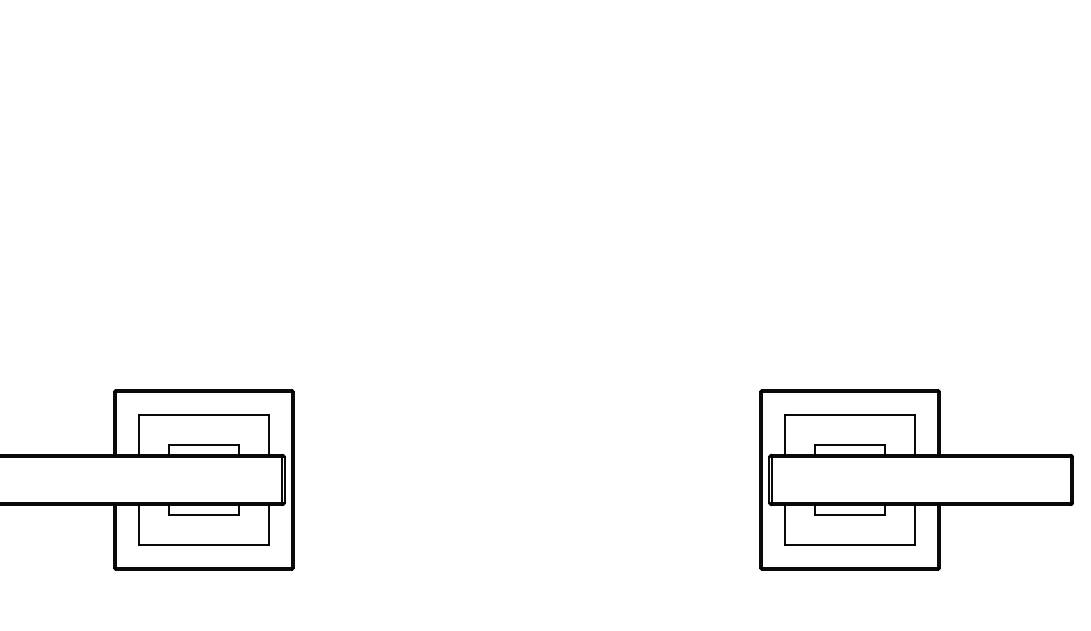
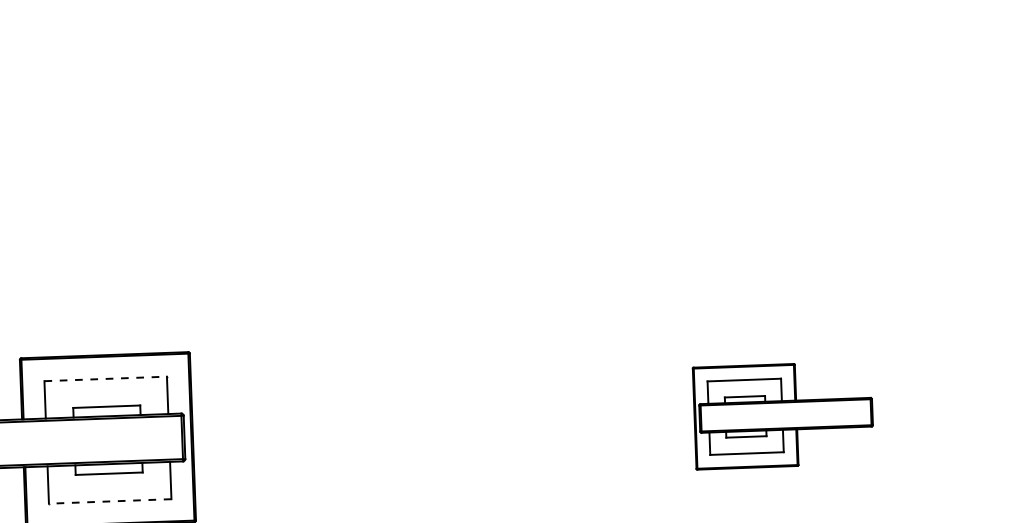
line: (203, 415) -> (105, 379), solid -> dashed
part: (916, 479) -> (783, 414), size x0.6
line: (203, 544) -> (109, 501), solid -> dashed

